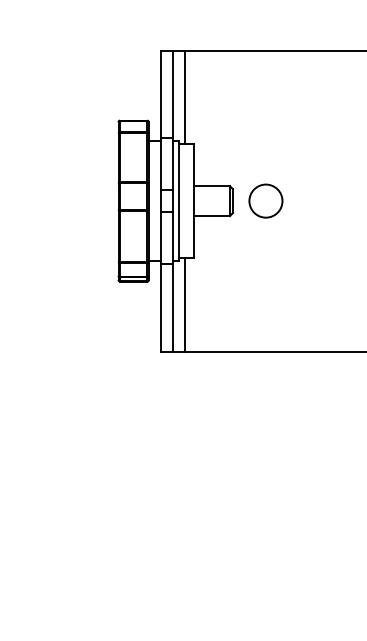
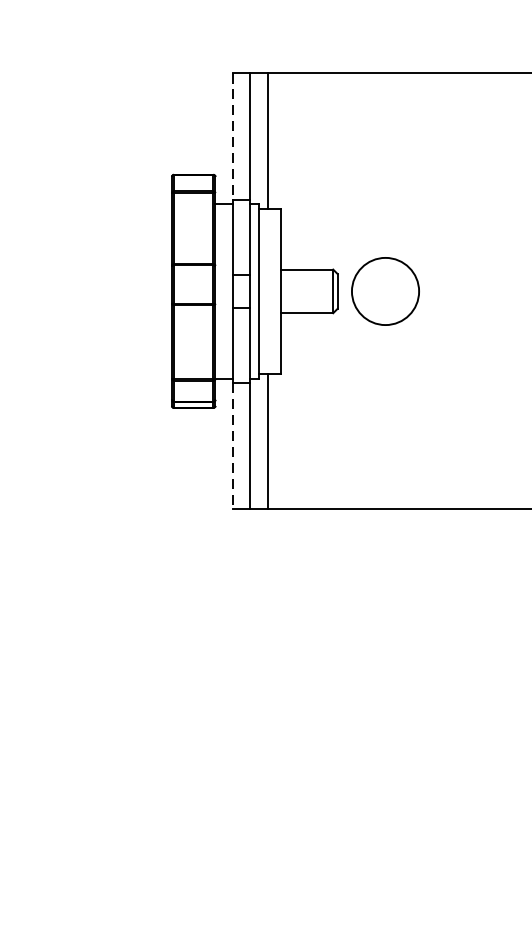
line: (160, 94) -> (232, 136), solid -> dashed
circle: (265, 200) -> (384, 290), size x1.4
line: (160, 307) -> (232, 445), solid -> dashed

